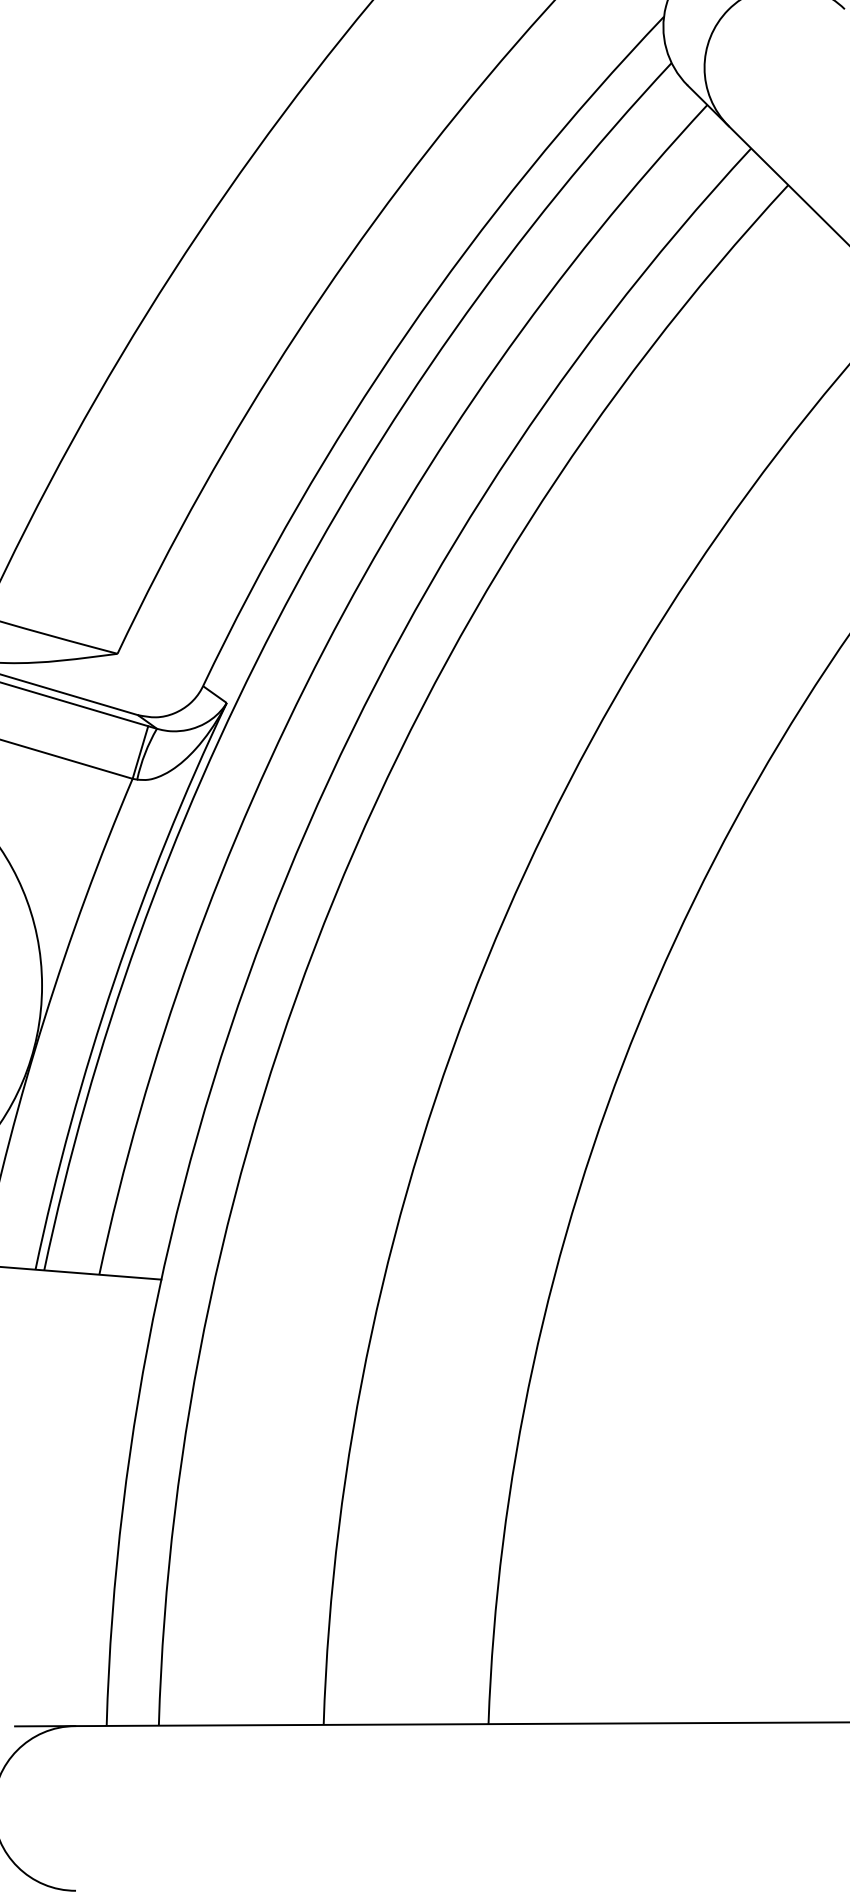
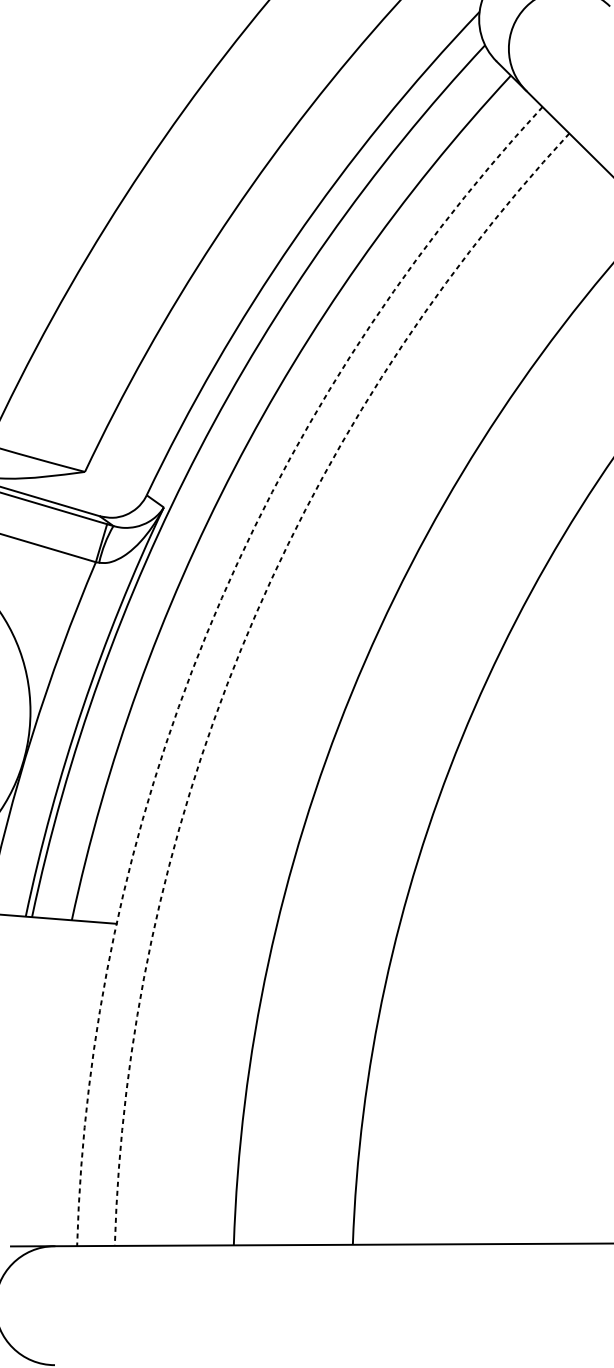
arc: (285, 878) -> (206, 634), solid -> dashed
arc: (334, 898) -> (241, 648), solid -> dashed

